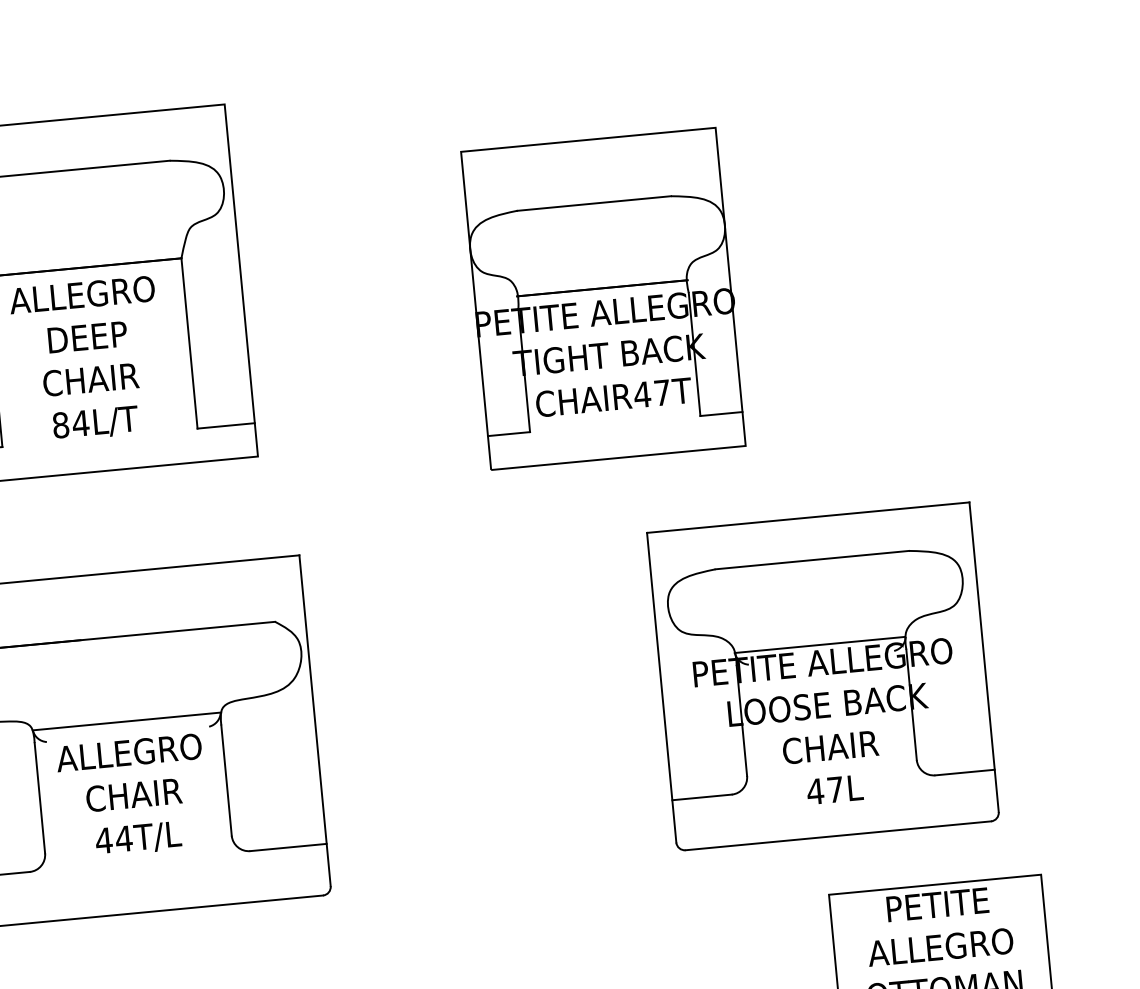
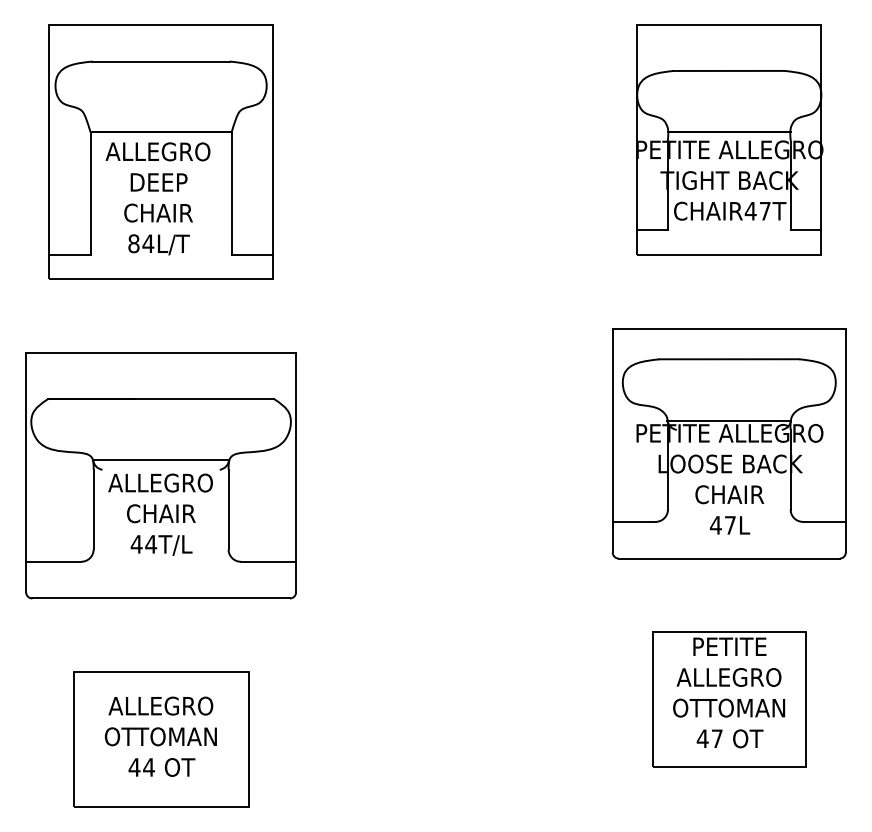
part: (603, 298) -> (729, 139), moved
part: (822, 676) -> (728, 443), moved

